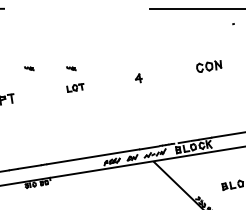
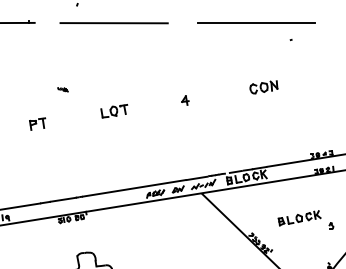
line: (74, 9) -> (113, 23), added
part: (70, 68) -> (109, 89), removed
part: (75, 88) -> (114, 111), size x1.43

